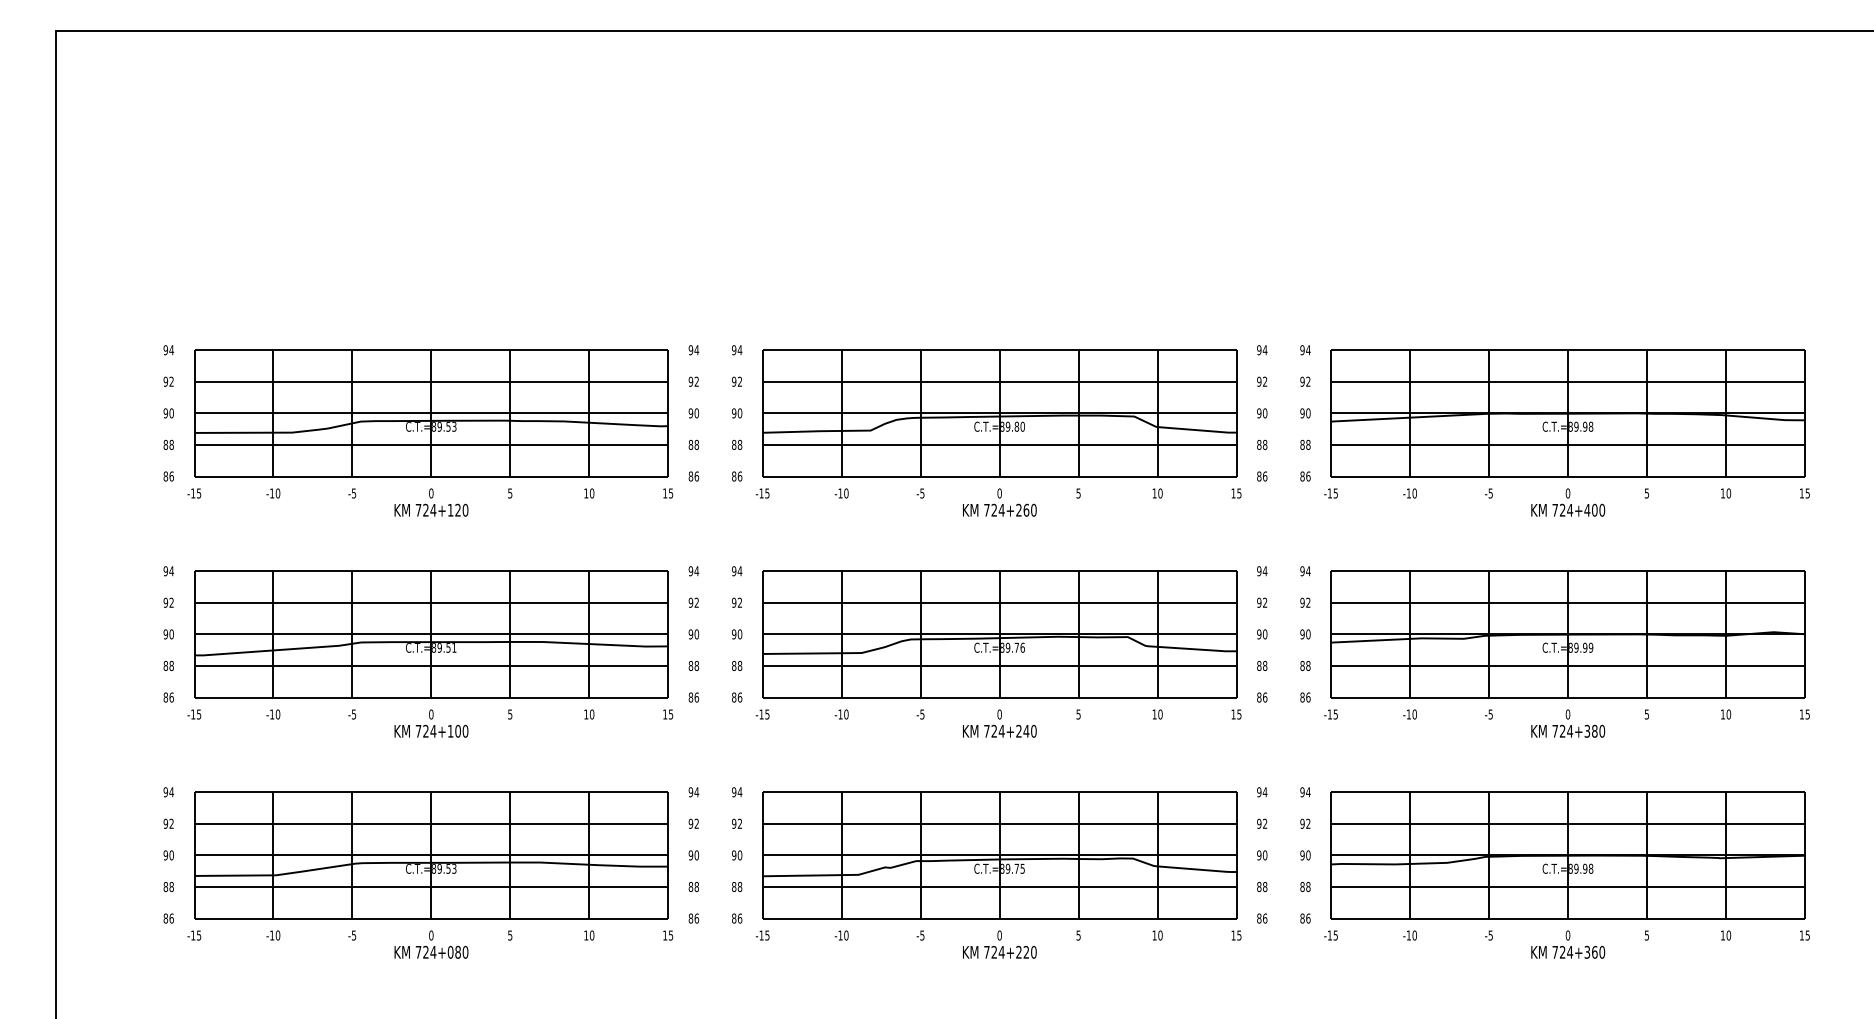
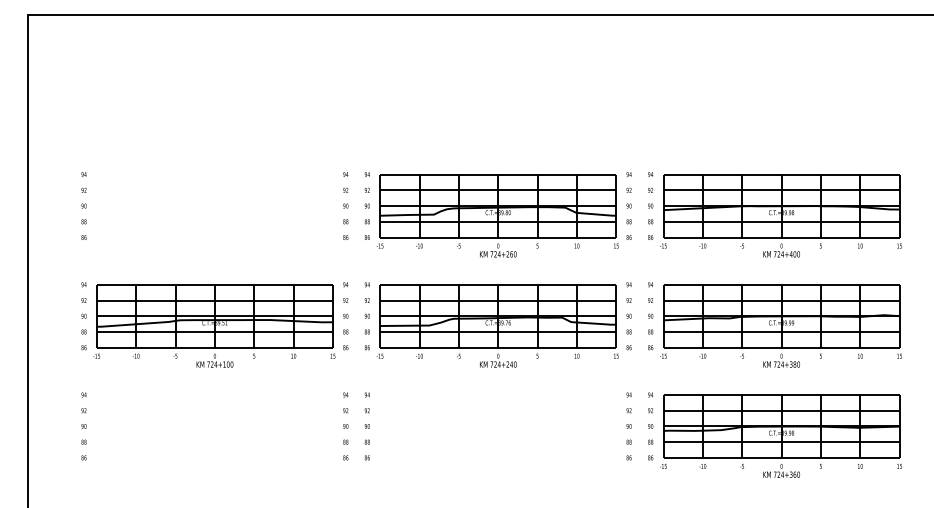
part: (430, 432) -> (214, 215), removed
part: (430, 873) -> (214, 435), removed
part: (998, 873) -> (497, 435), removed

